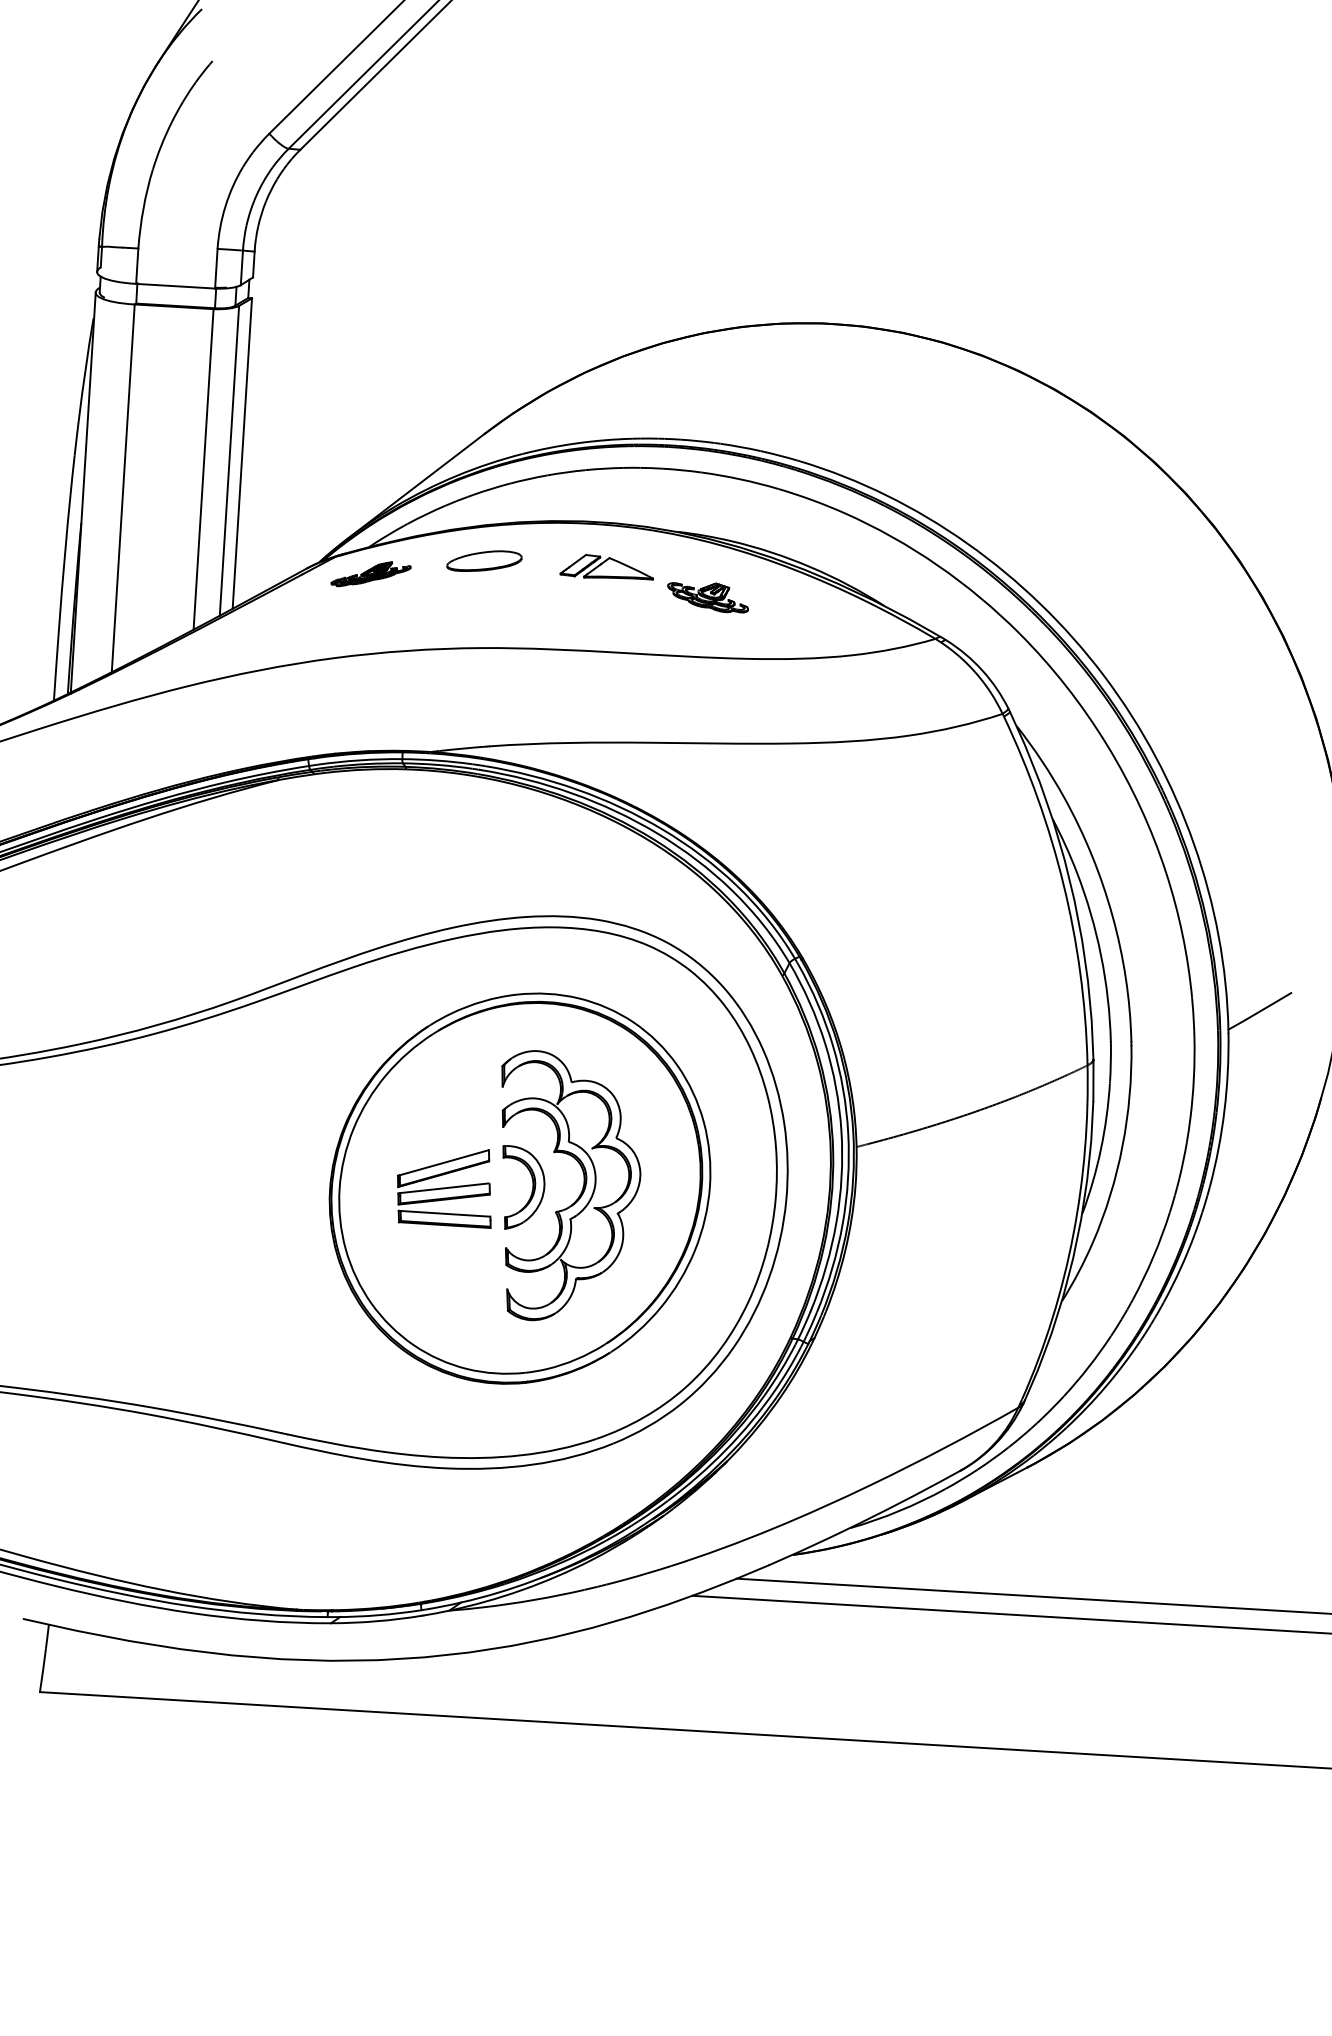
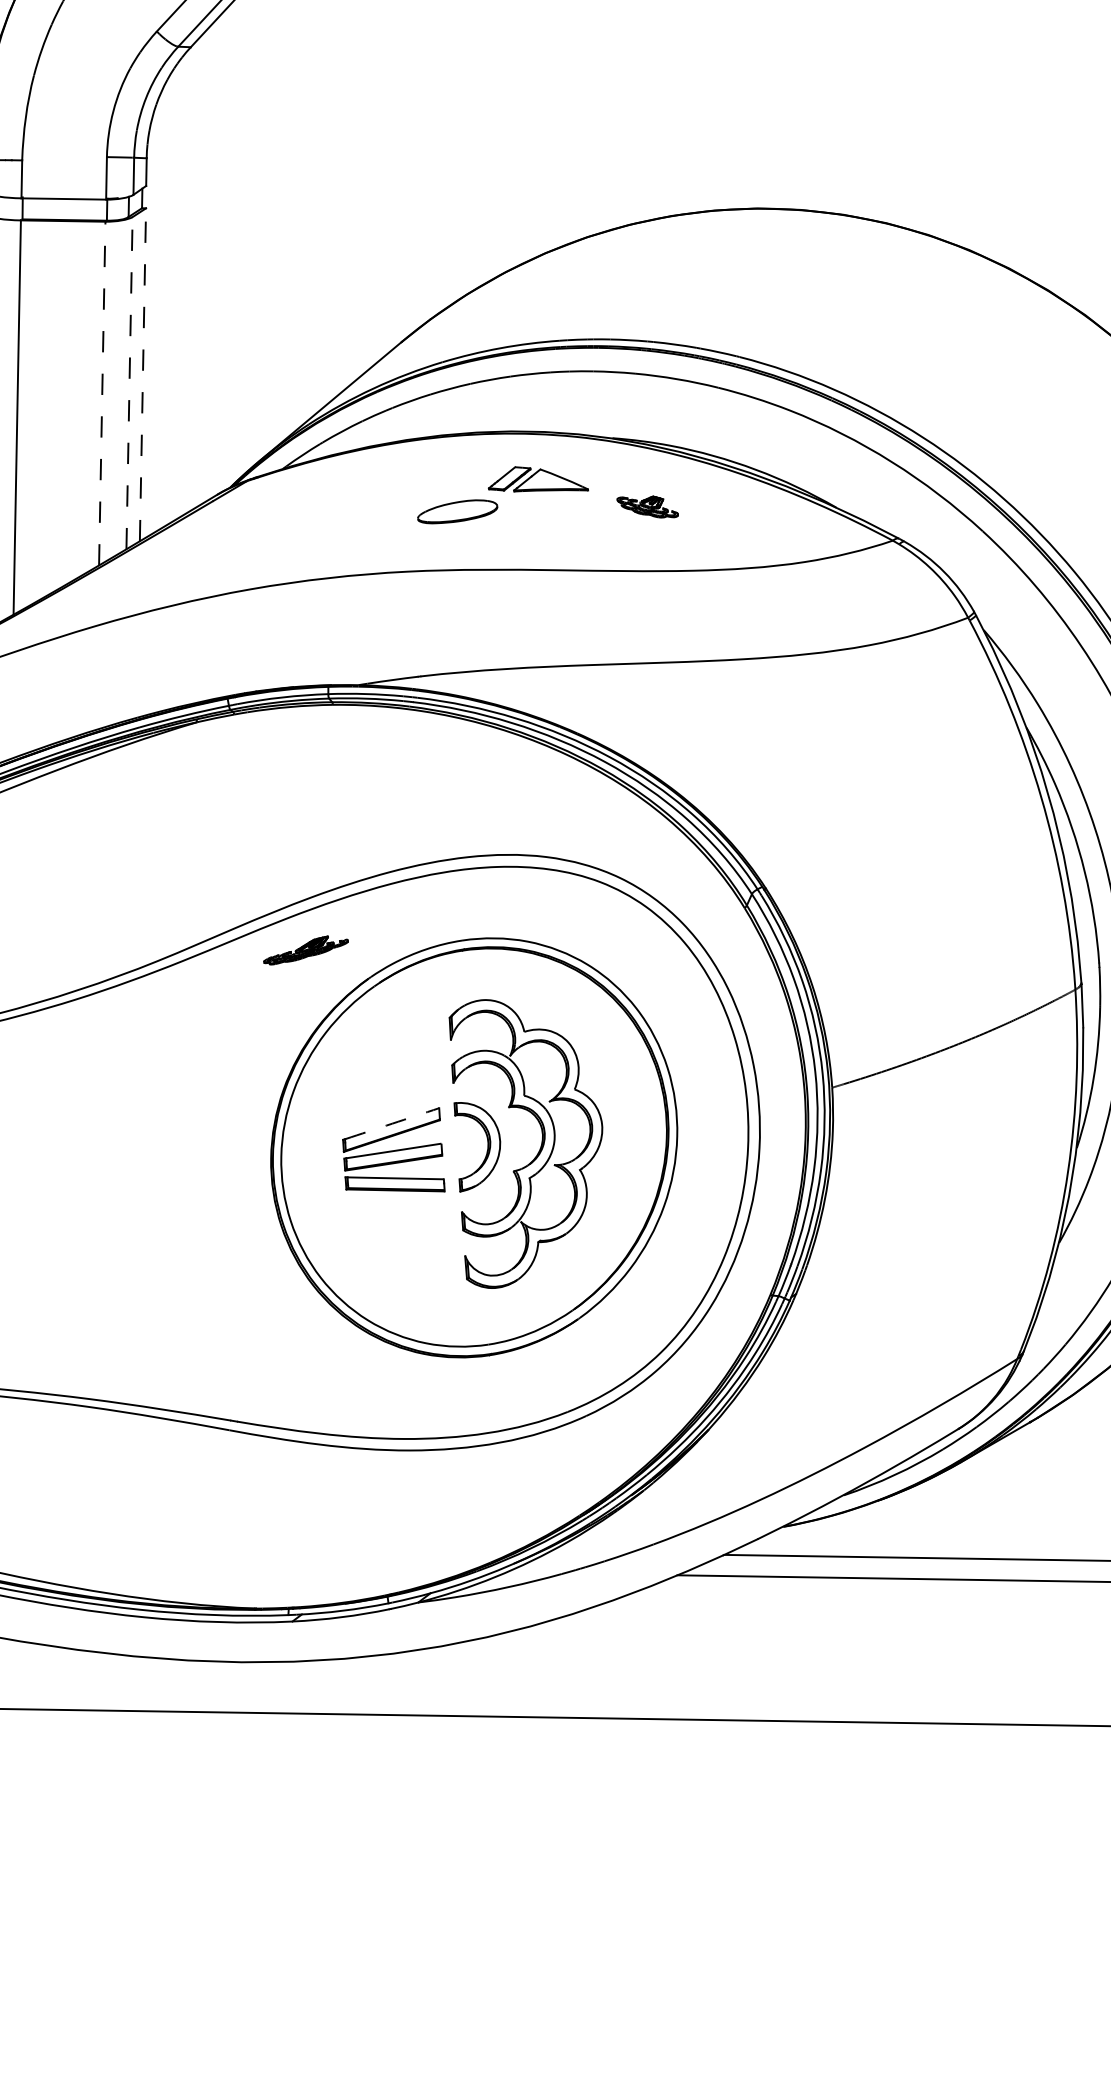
line: (242, 453) -> (143, 374), solid -> dashed
line: (229, 460) -> (129, 382), solid -> dashed
line: (203, 469) -> (102, 393), solid -> dashed
part: (484, 560) -> (457, 511), moved
part: (370, 574) -> (305, 950), moved
part: (707, 597) -> (647, 507), size x0.7
arc: (444, 1162) -> (392, 1123), solid -> dashed

